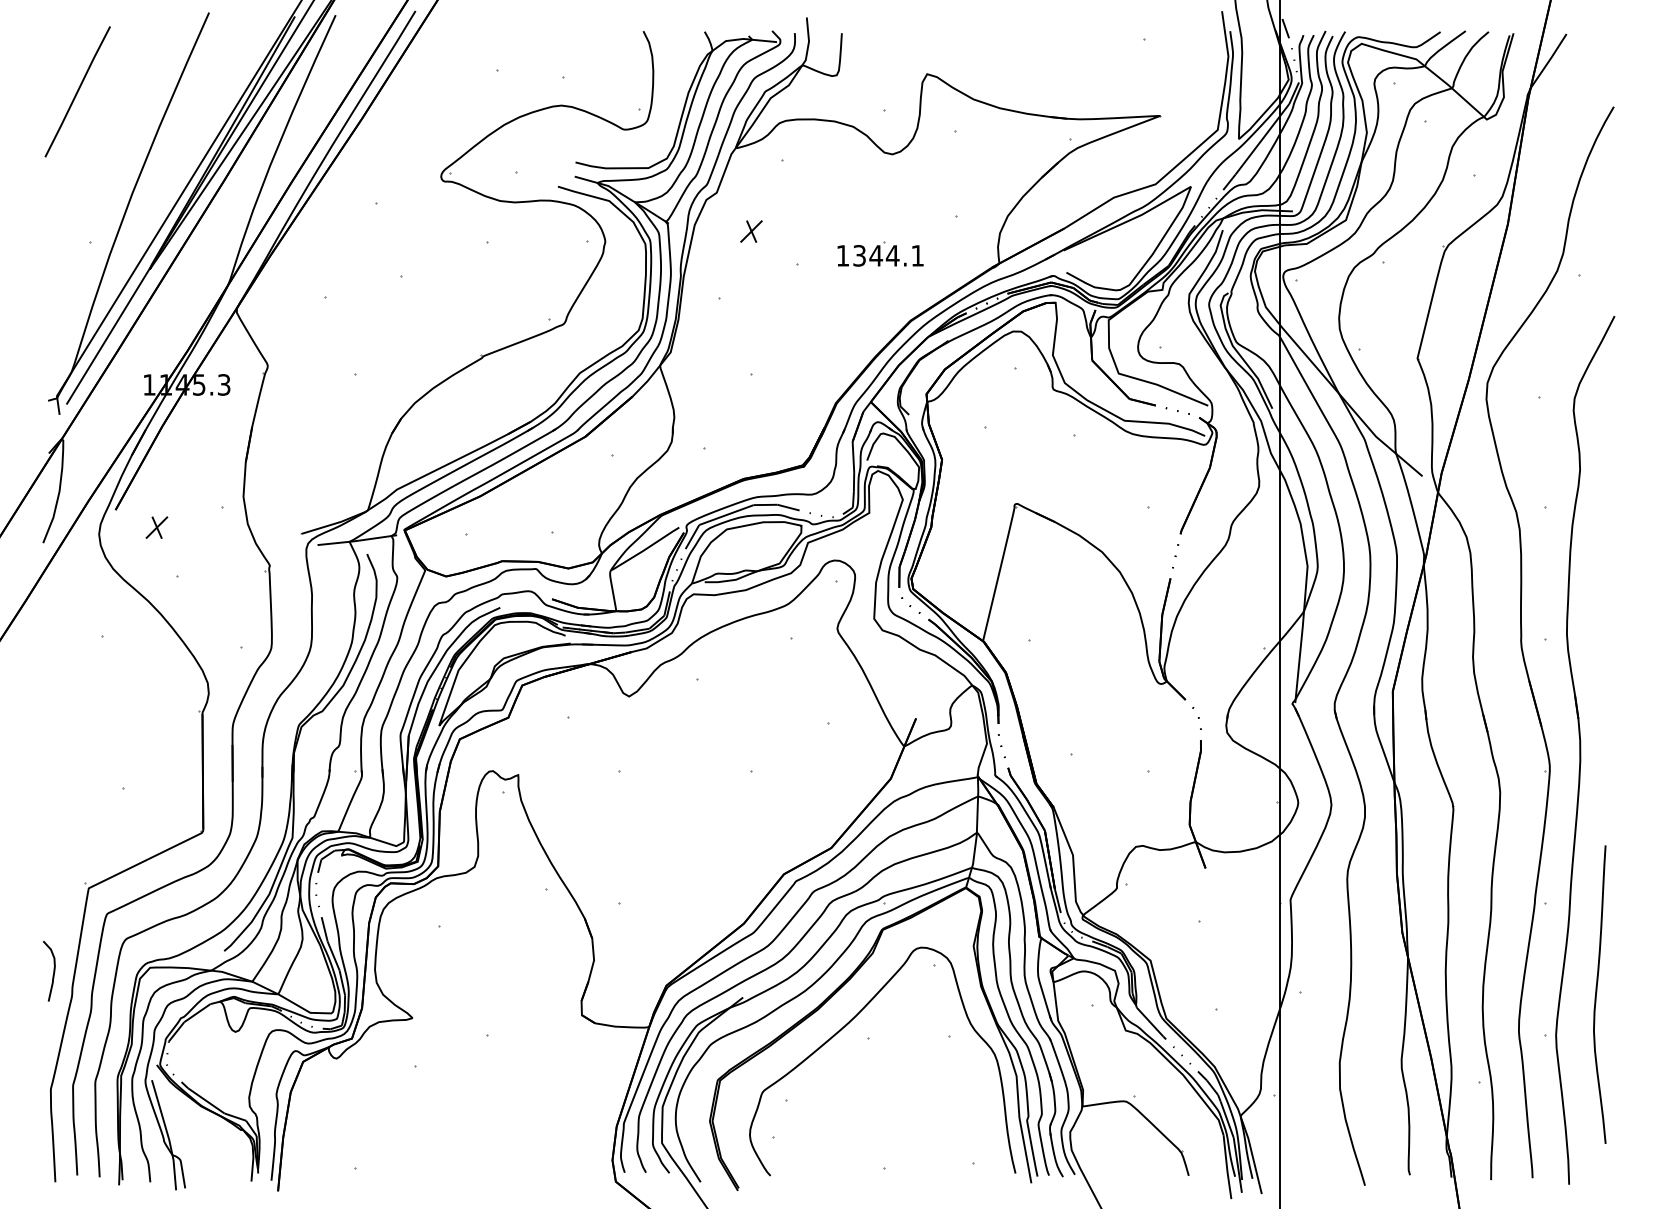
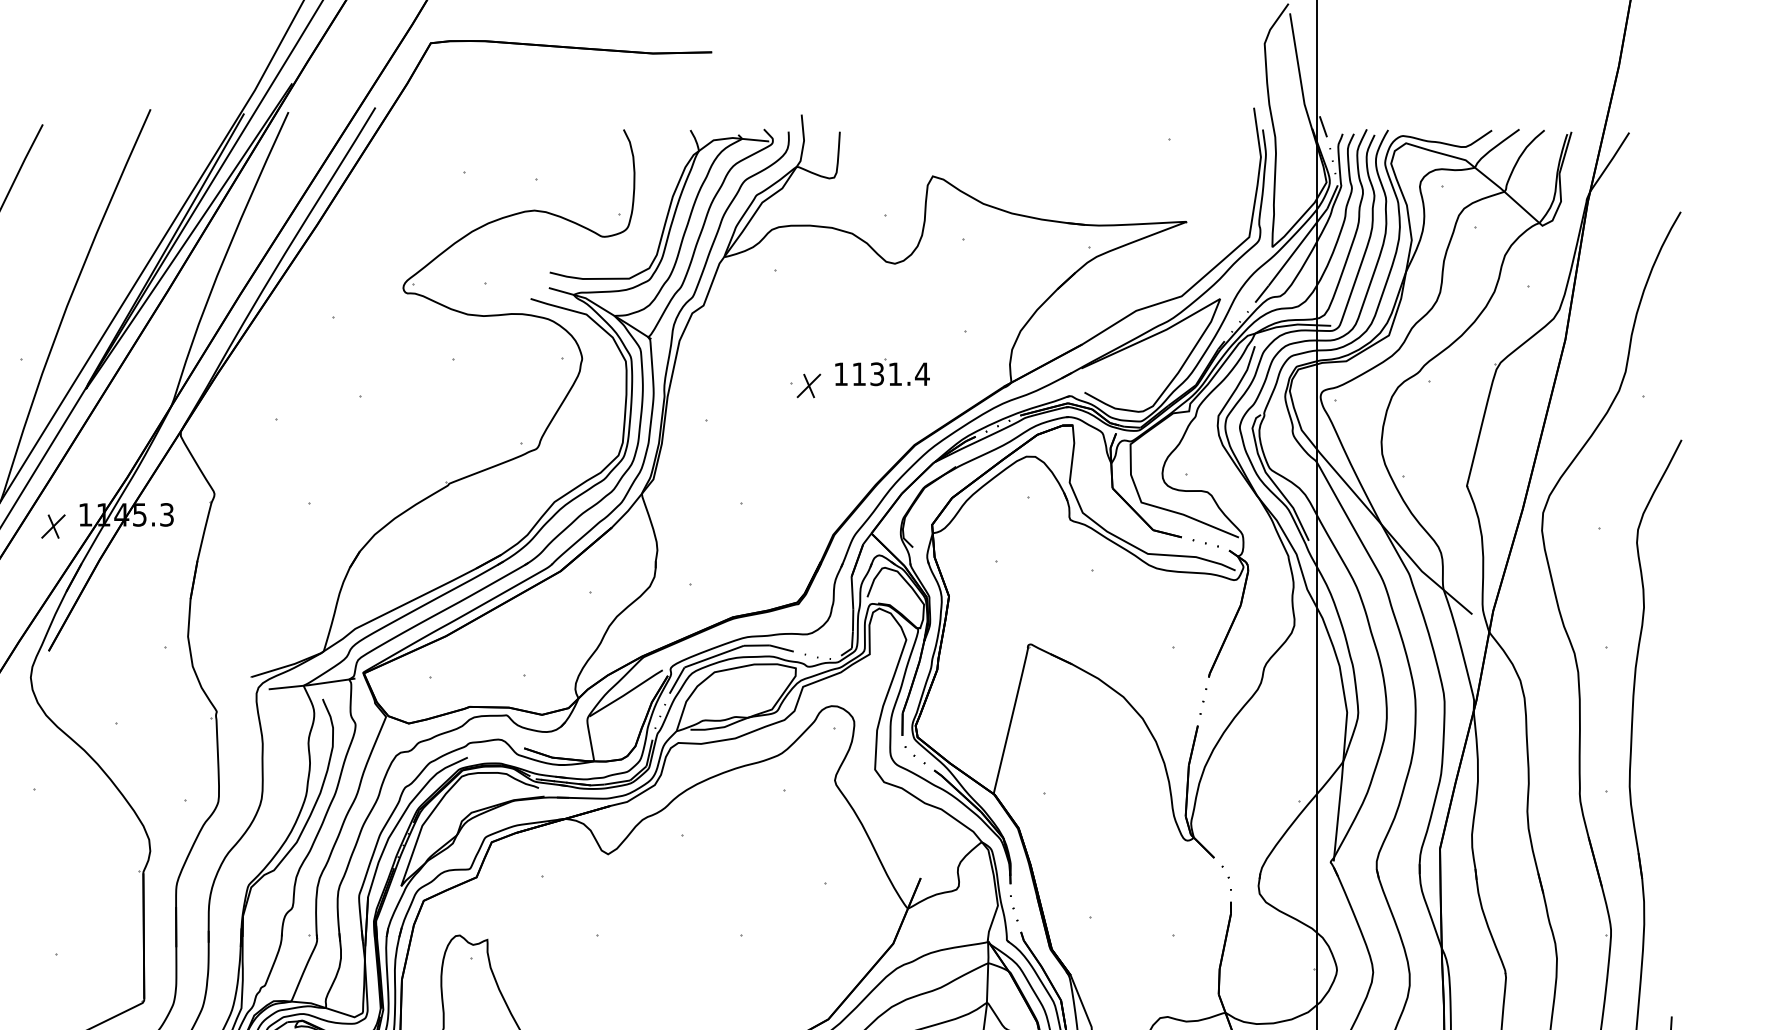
part: (751, 231) -> (808, 385), moved
text: (888, 255) -> (890, 373), 1344.1 -> 1131.4
part: (156, 527) -> (52, 526), moved

